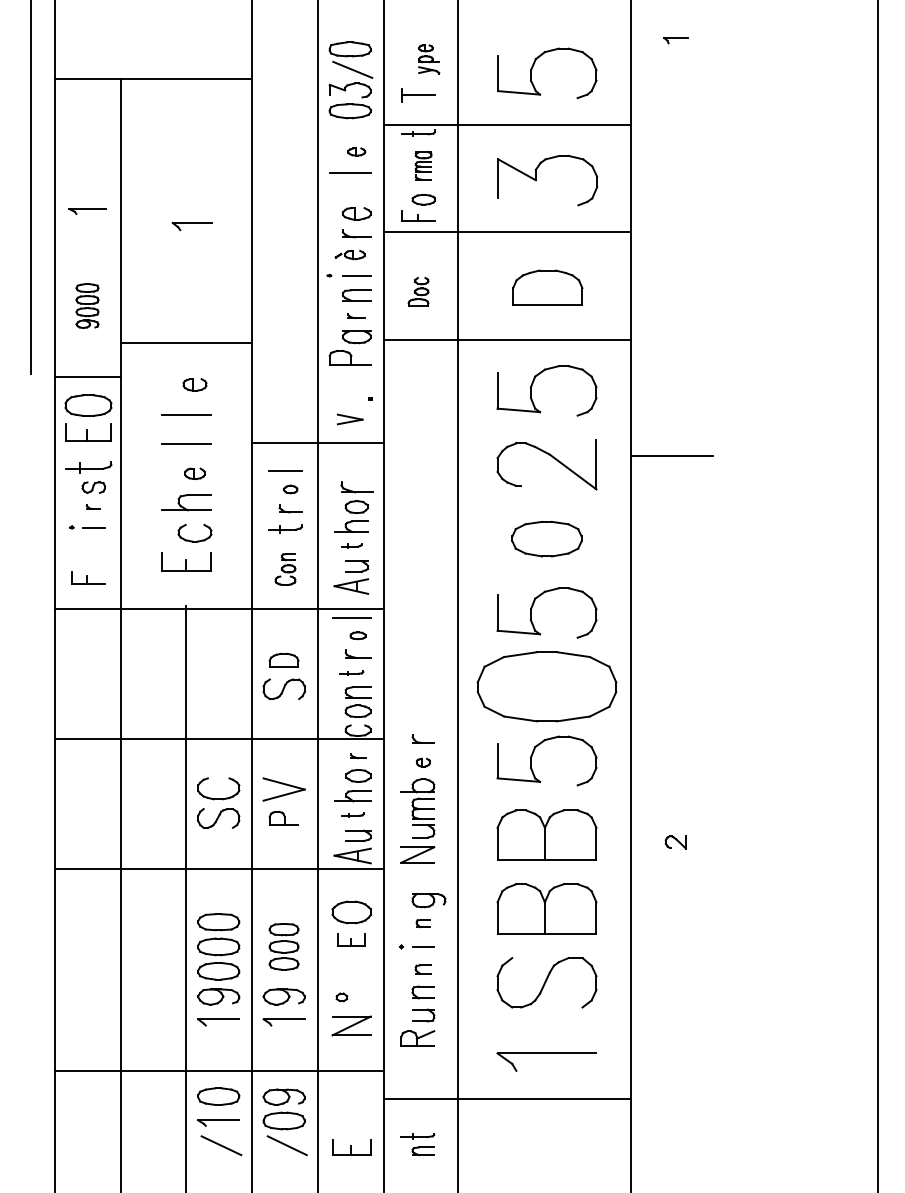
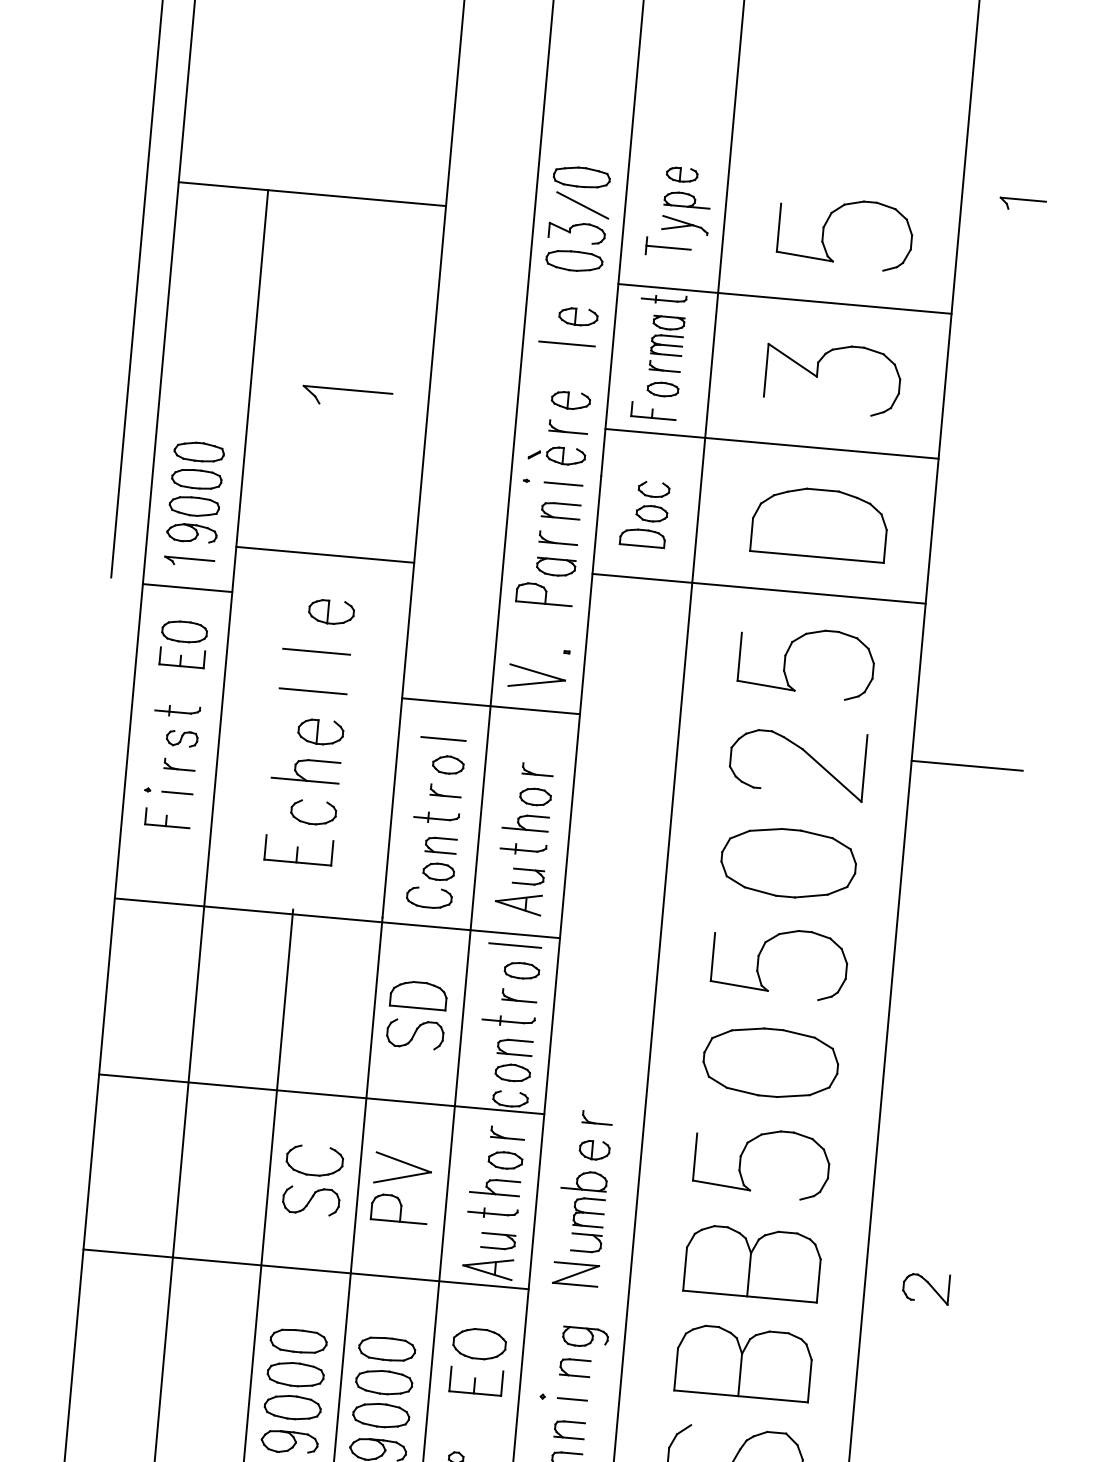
part: (675, 40) -> (1022, 204), size x1.43
part: (428, 59) -> (686, 200), size x1.67
part: (356, 151) -> (577, 316), size x1.67
part: (423, 165) -> (666, 343), size x1.43
part: (87, 211) -> (189, 562), moved
part: (191, 226) -> (345, 397), size x1.67
part: (349, 254) -> (556, 454), size x1.43
part: (547, 287) -> (819, 523), size x1.43
part: (418, 291) -> (644, 512), size x1.67
part: (87, 305) -> (195, 491), size x1.67
part: (356, 315) -> (558, 537), size x1.67
part: (194, 384) -> (330, 611), size x1.43
part: (88, 417) -> (183, 643), size x0.71
part: (349, 419) -> (536, 677), size x1.67
part: (88, 467) -> (177, 710), size x0.71
part: (194, 473) -> (320, 731), size x1.67
part: (356, 486) -> (537, 768), size x0.71
part: (290, 489) -> (447, 765), size x1.67
part: (93, 506) -> (179, 764), size x1.67
part: (546, 538) -> (788, 862), size x1.43
part: (351, 545) -> (523, 848), size x1.67
part: (285, 569) -> (431, 872), size x1.67
part: (88, 577) -> (168, 817), moved
part: (357, 635) -> (520, 970), size x1.67
part: (283, 660) -> (417, 995), size x1.43
part: (351, 673) -> (508, 1021), size x1.67
part: (546, 686) -> (770, 1062), size x0.71
part: (358, 755) -> (507, 1132), size x1.67
part: (423, 762) -> (594, 1150), size x1.67
part: (352, 815) -> (492, 1213), size x1.67
part: (283, 818) -> (398, 1208), size x1.43
part: (675, 841) -> (925, 1287), size x1.67
part: (422, 923) -> (574, 1367), size x1.67
part: (351, 939) -> (476, 1380), size x1.43
part: (283, 946) -> (383, 1381), size x1.43
part: (422, 969) -> (568, 1429), size x1.43

